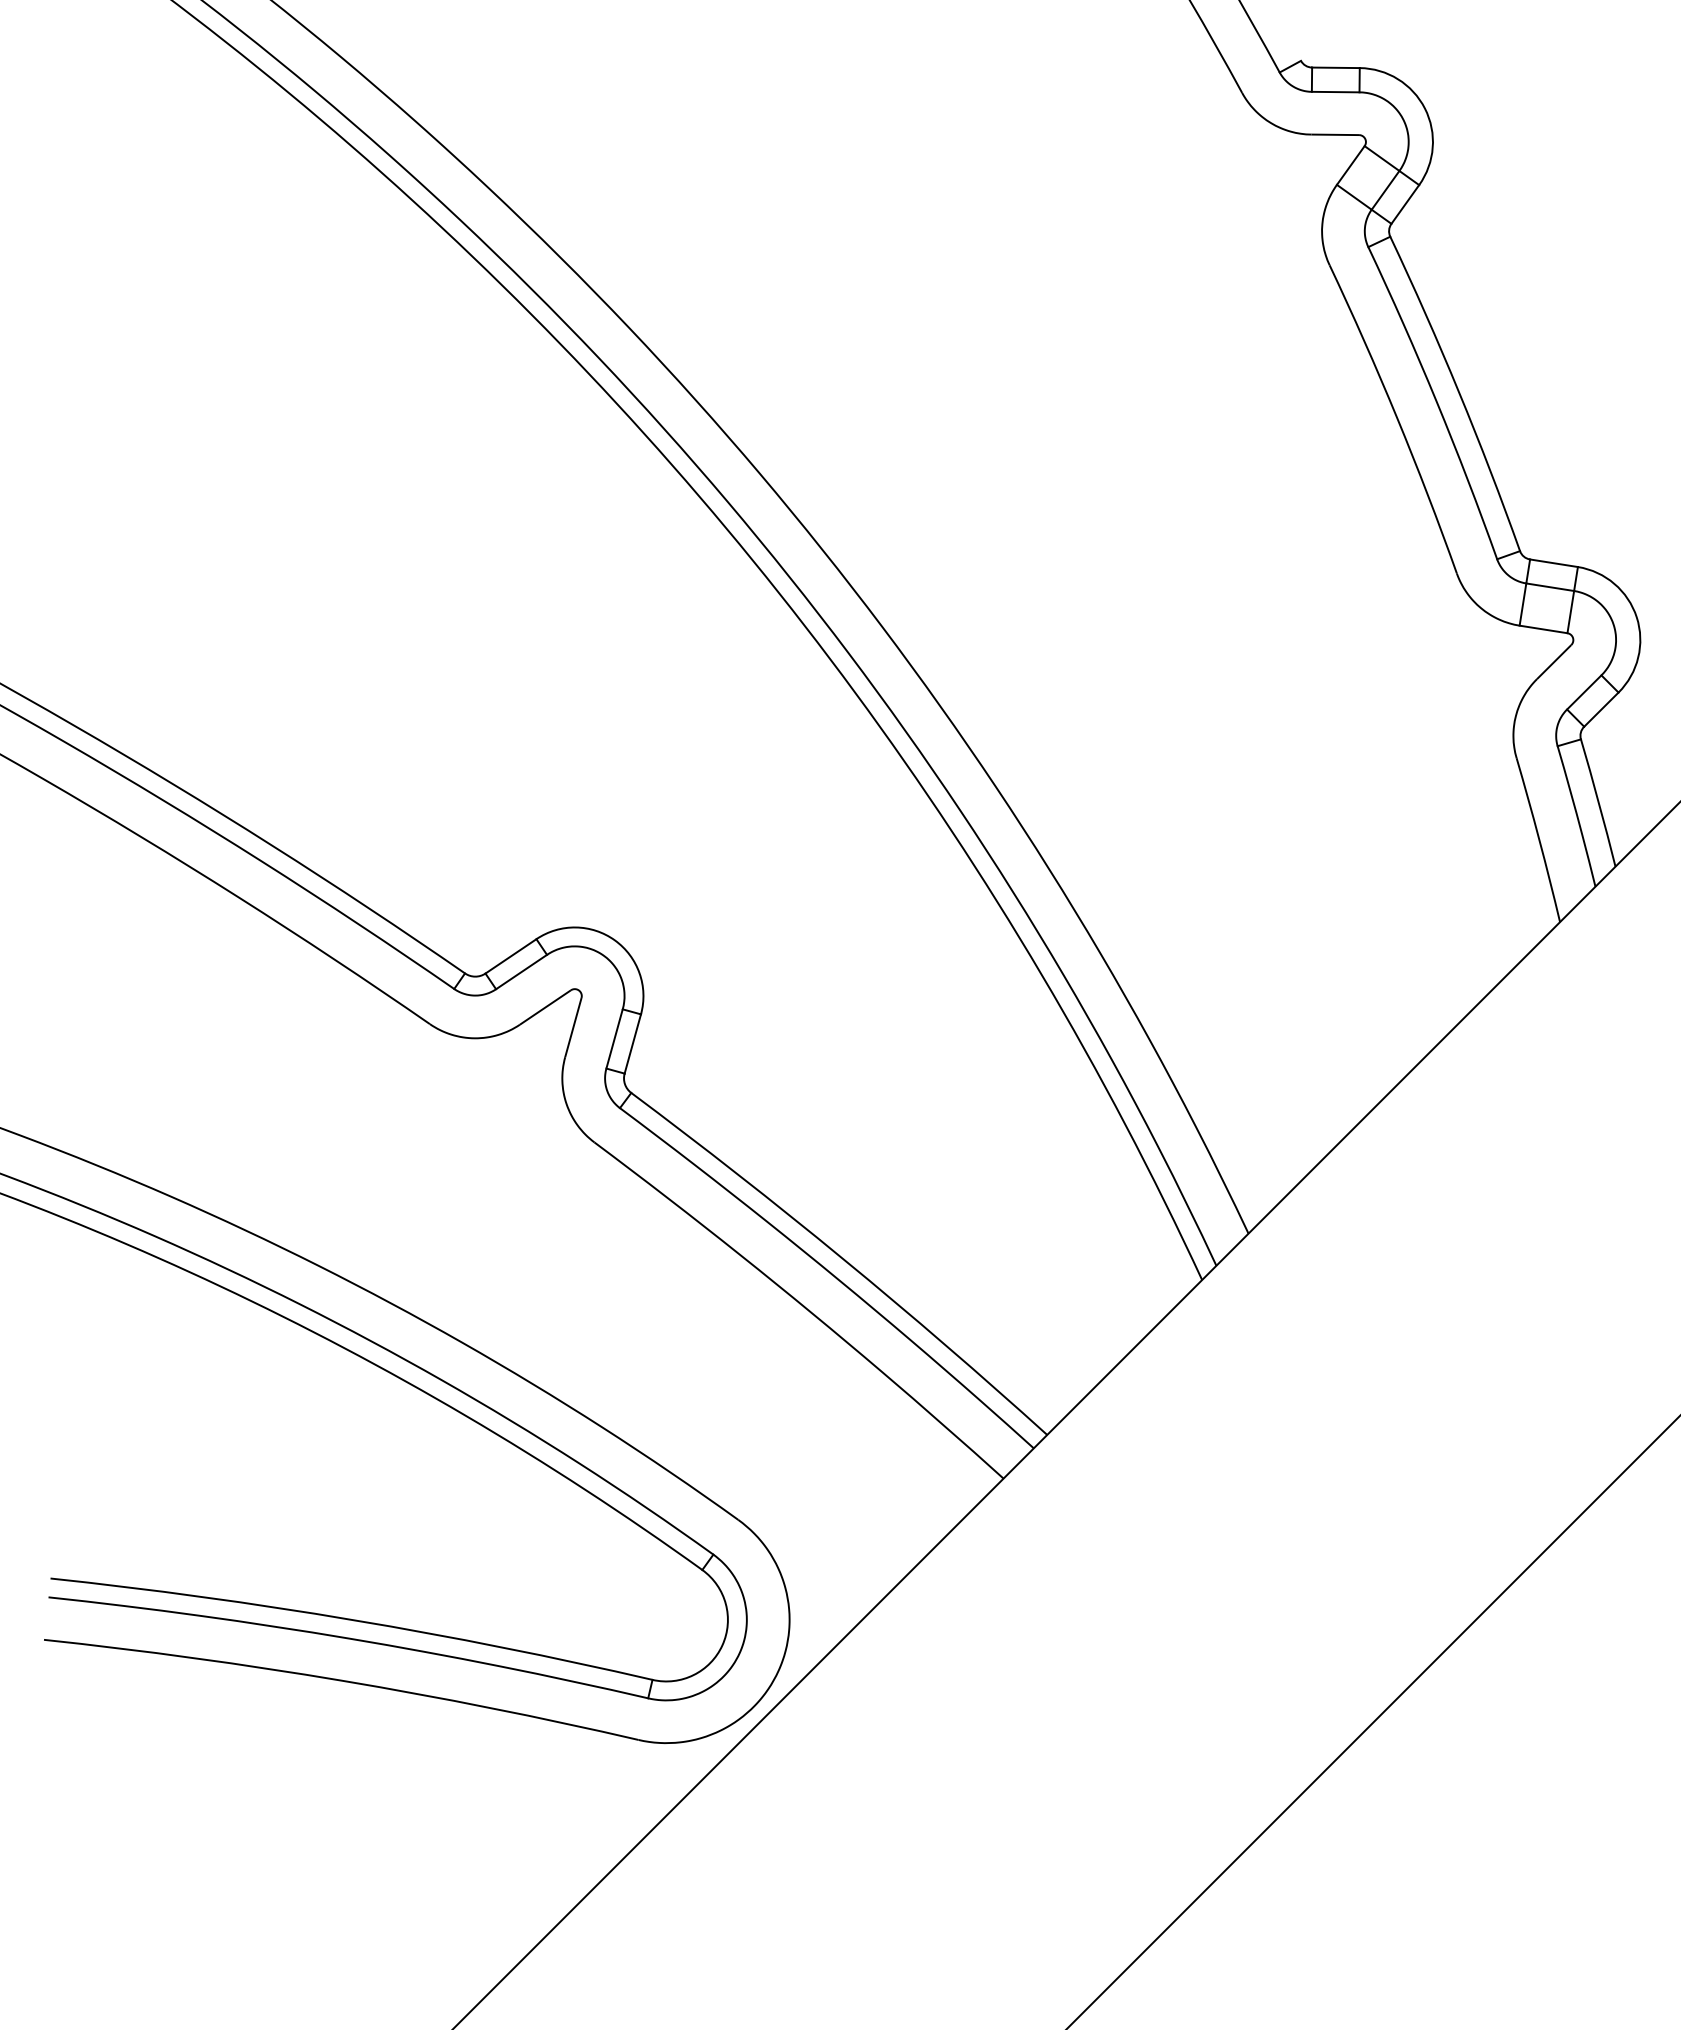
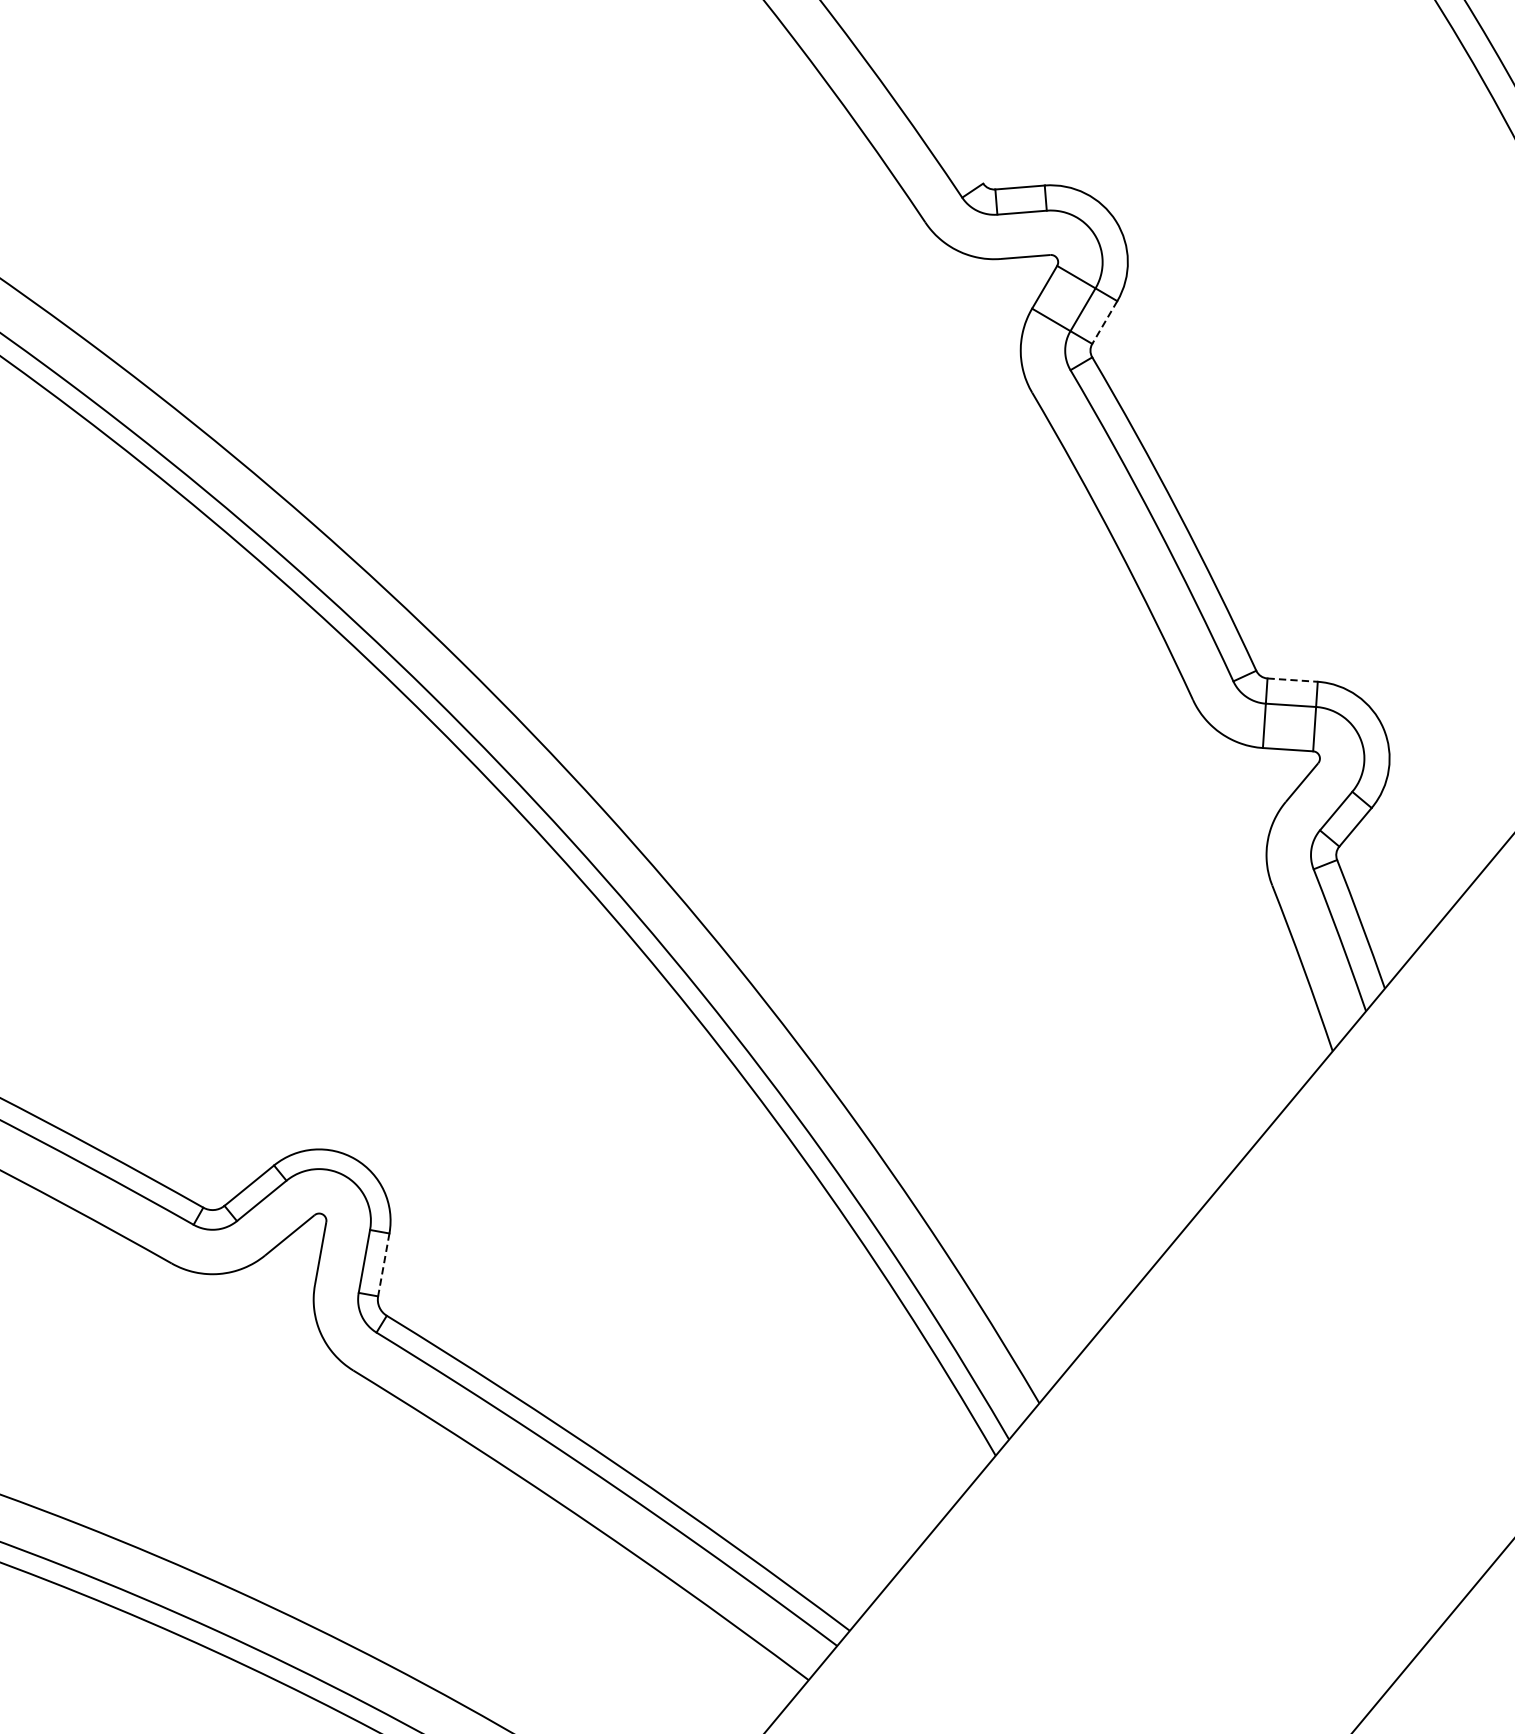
line: (1405, 204) -> (1104, 322), solid -> dashed
line: (1554, 563) -> (1293, 680), solid -> dashed
line: (632, 1043) -> (383, 1264), solid -> dashed

